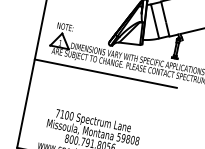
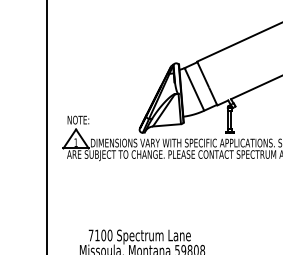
line: (105, 73) -> (143, 170), removed

